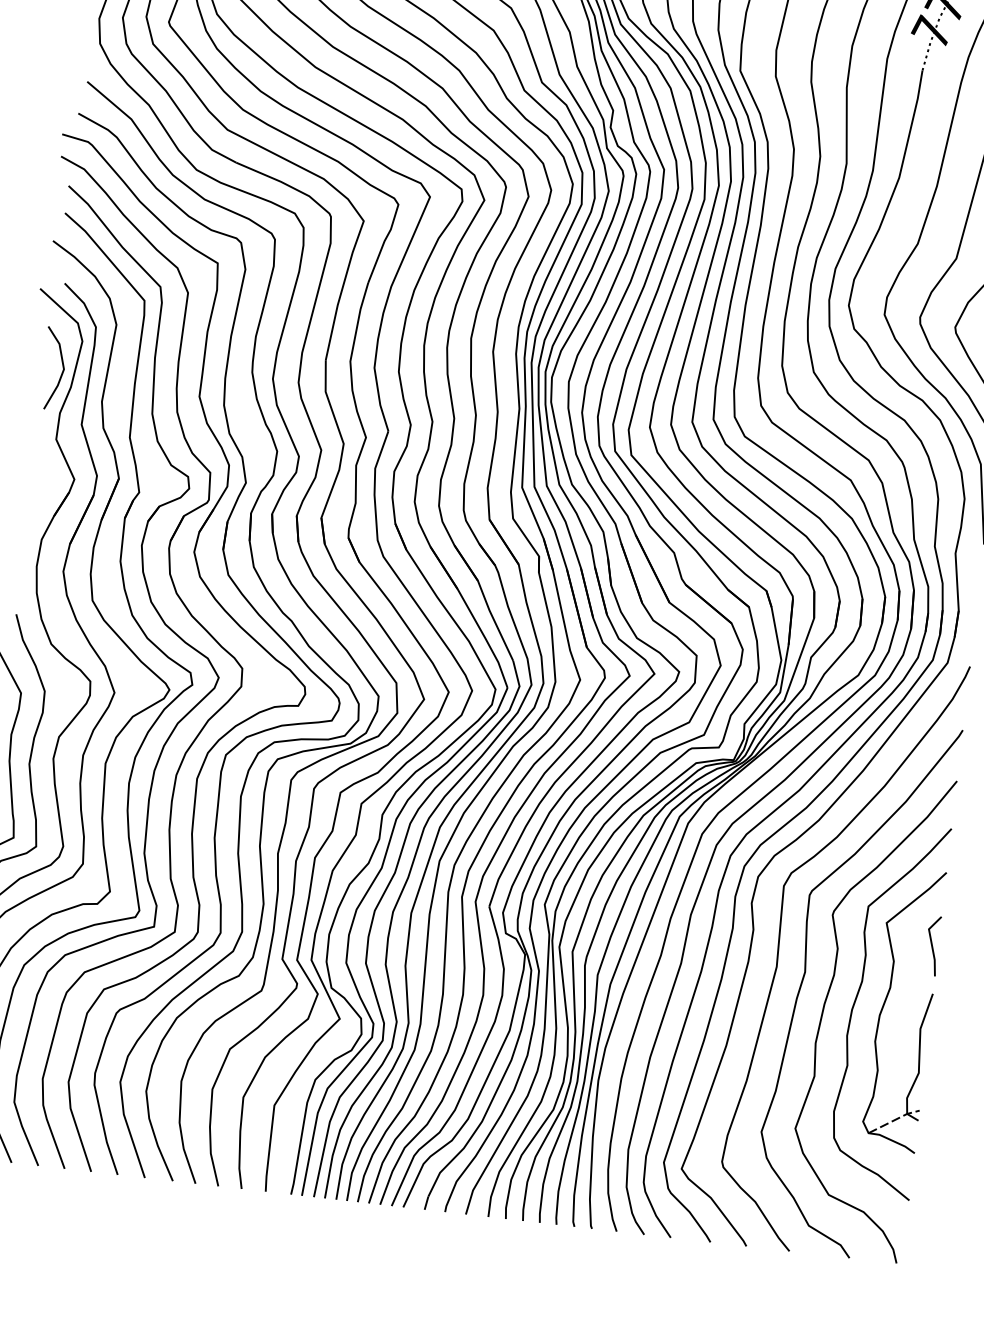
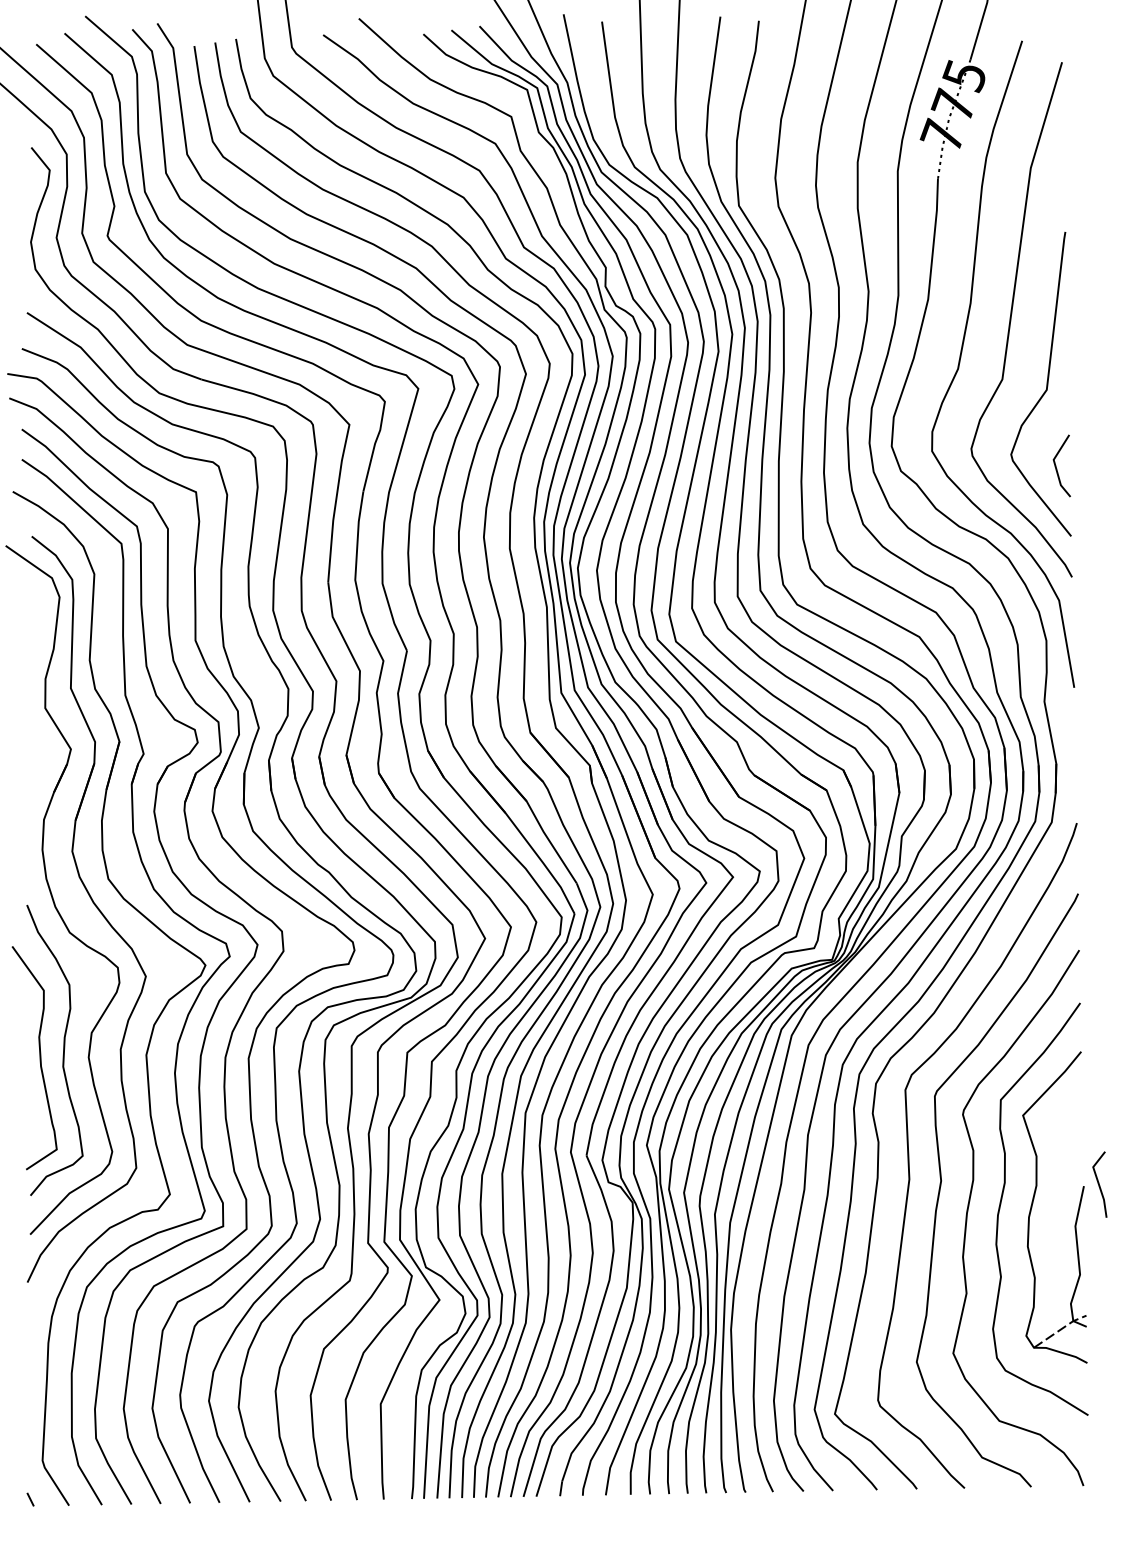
line: (62, 366) -> (41, 627), removed
line: (932, 945) -> (1099, 1184), moved

